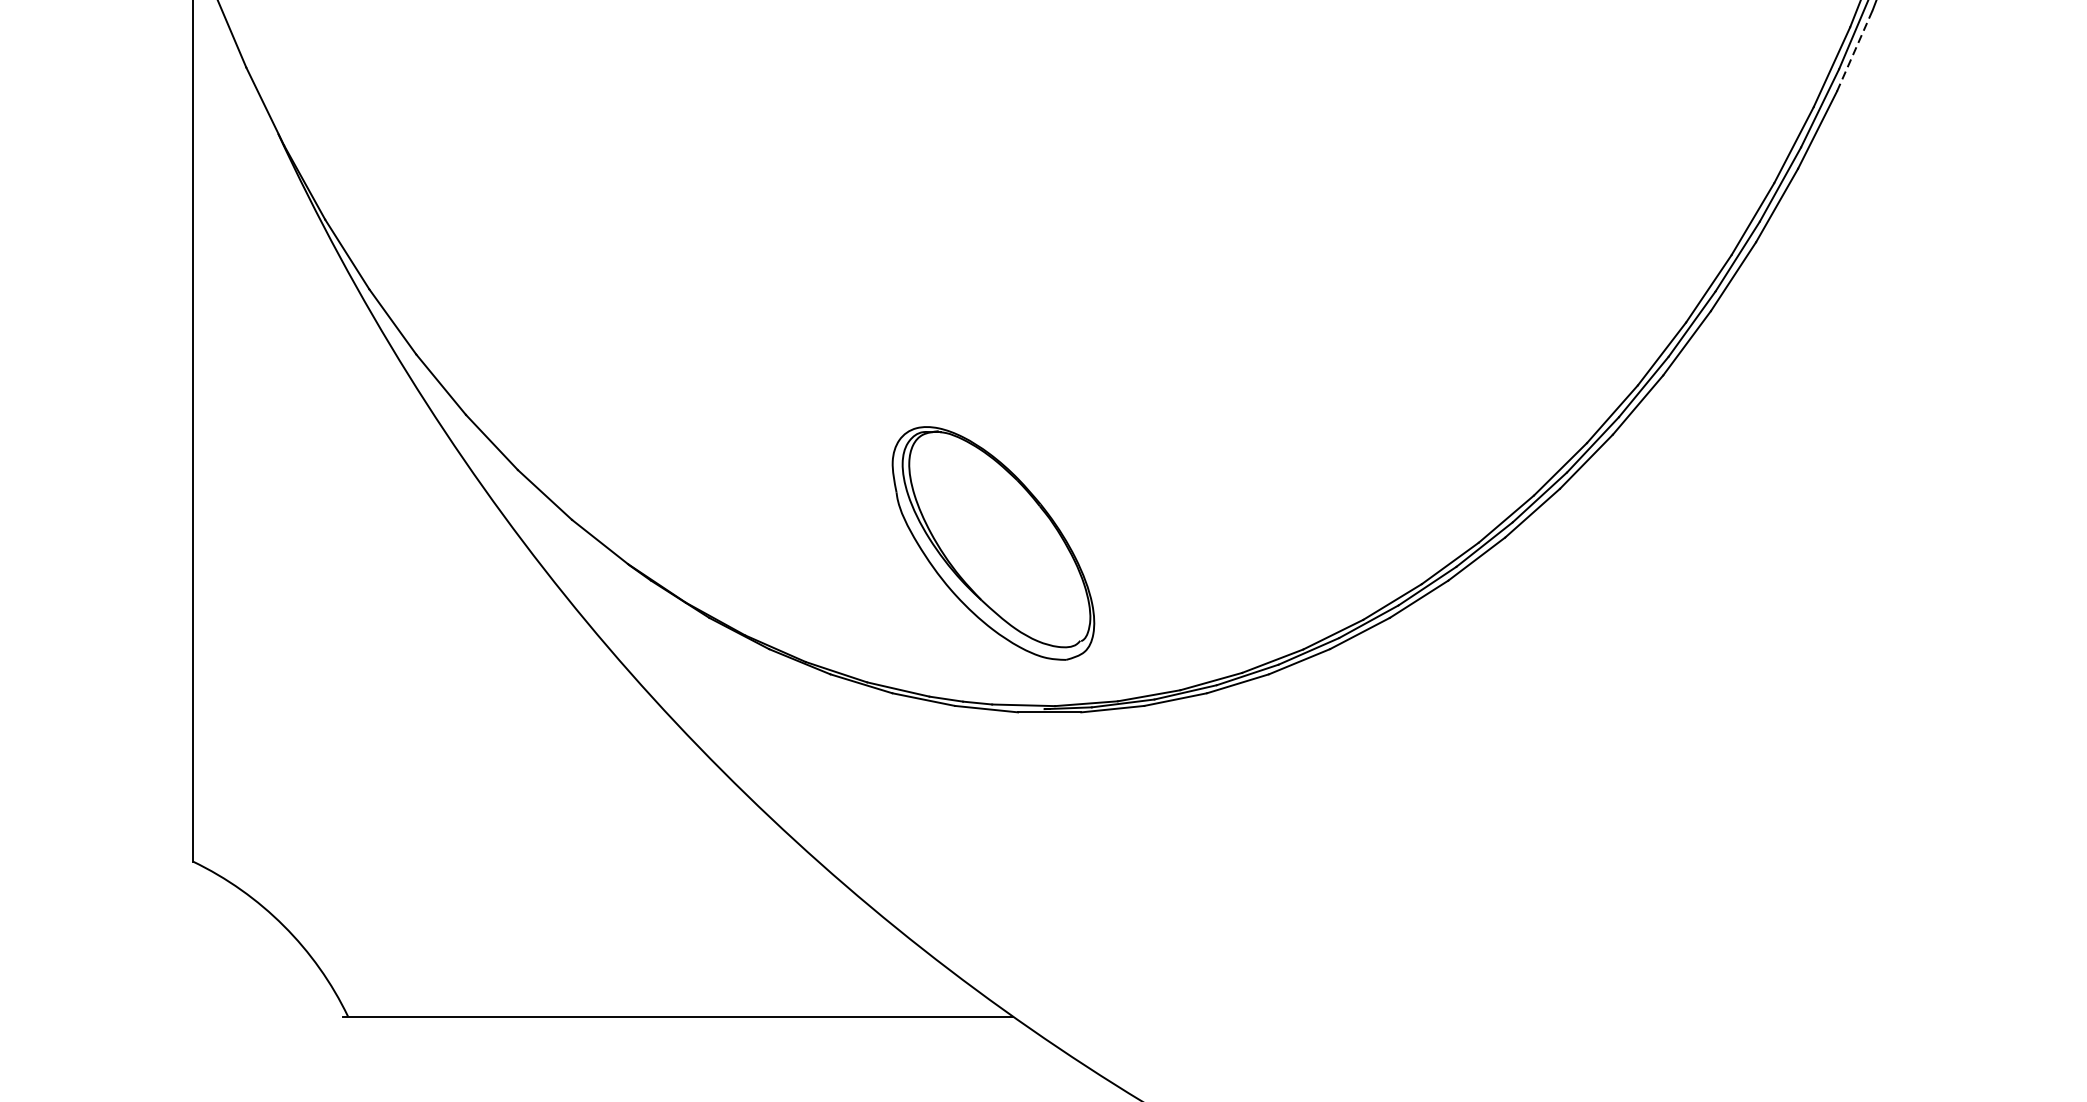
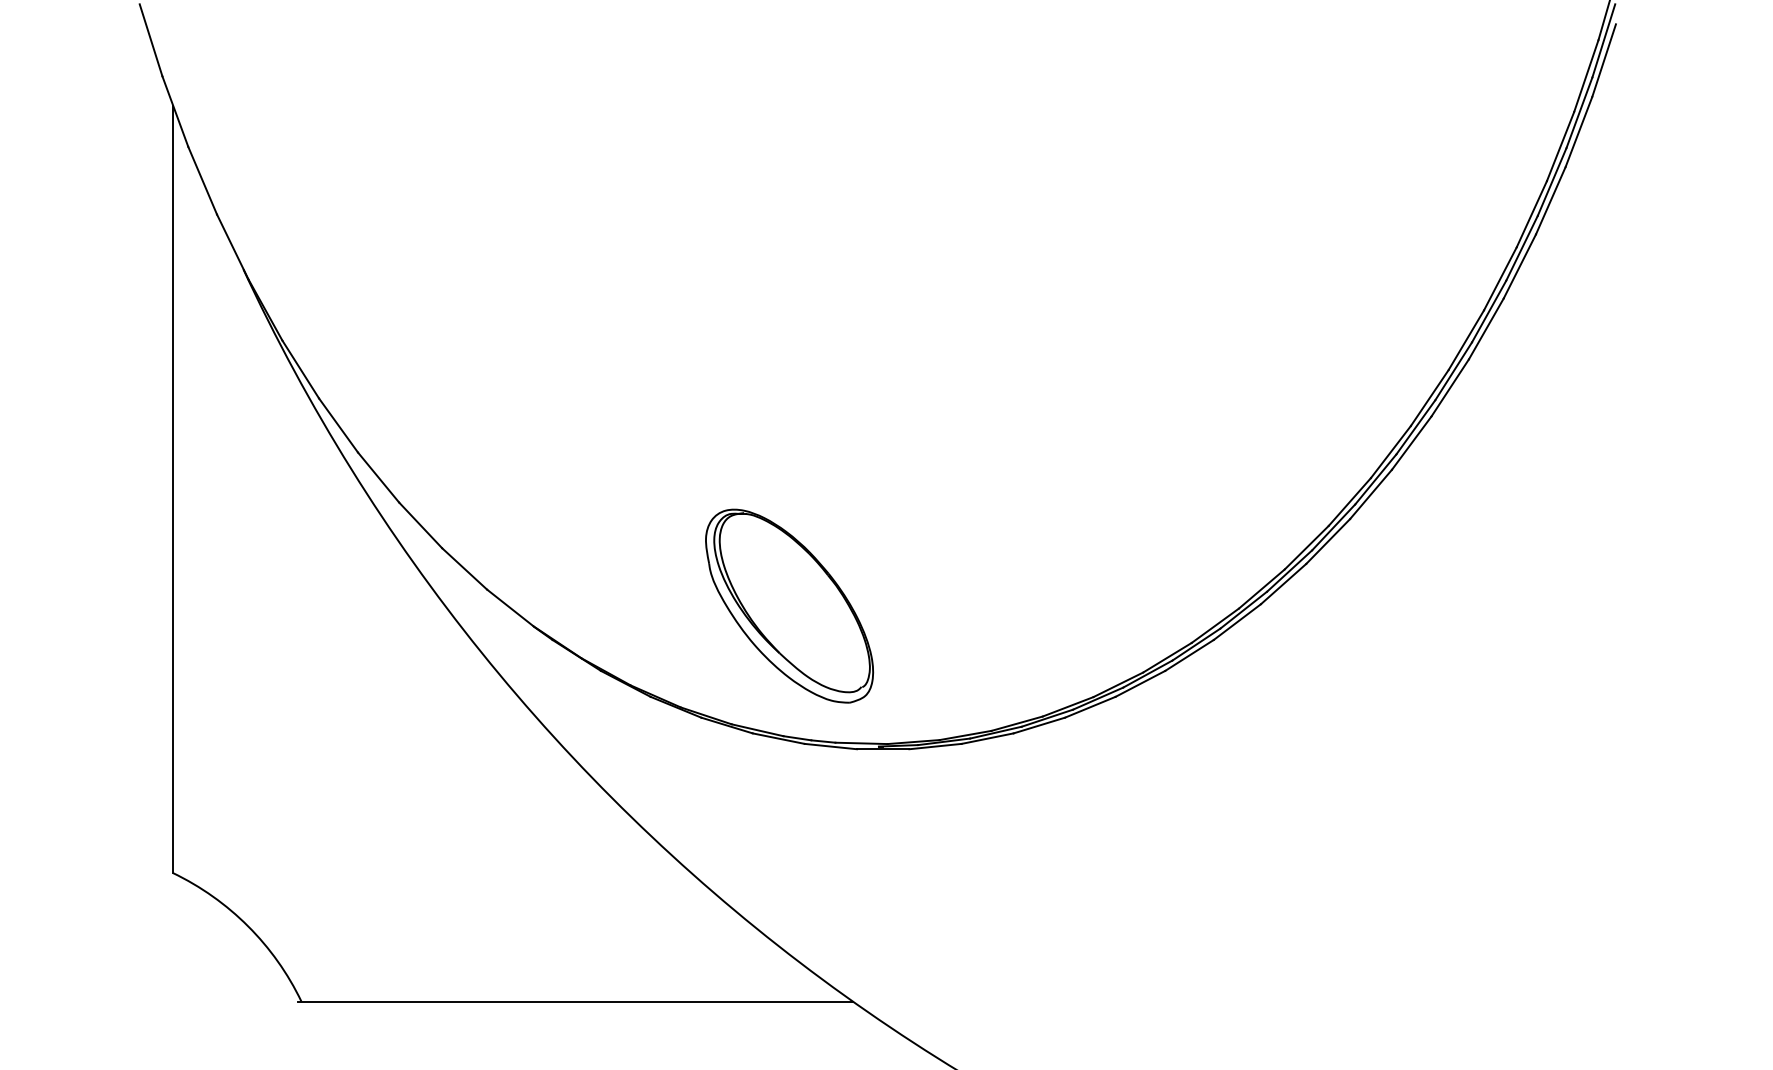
line: (1854, 50) -> (1550, 200), dashed -> solid
part: (993, 542) -> (789, 605), moved

